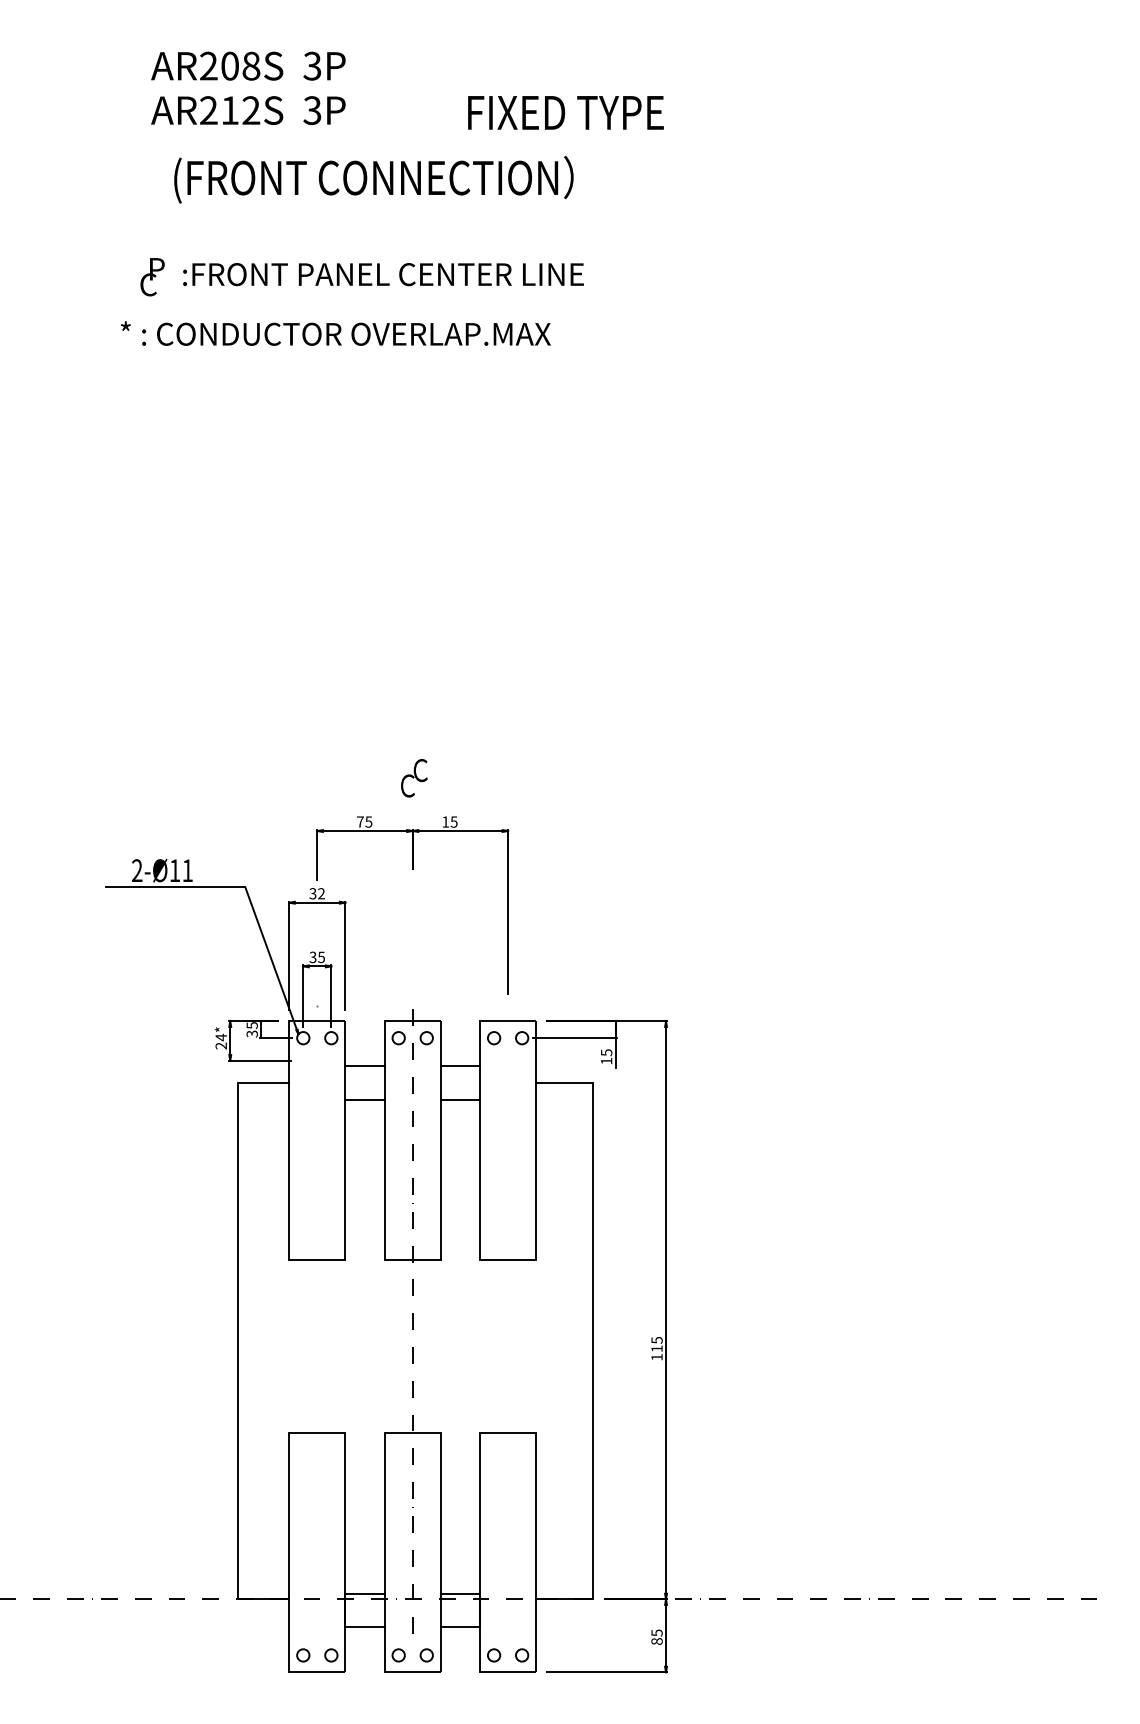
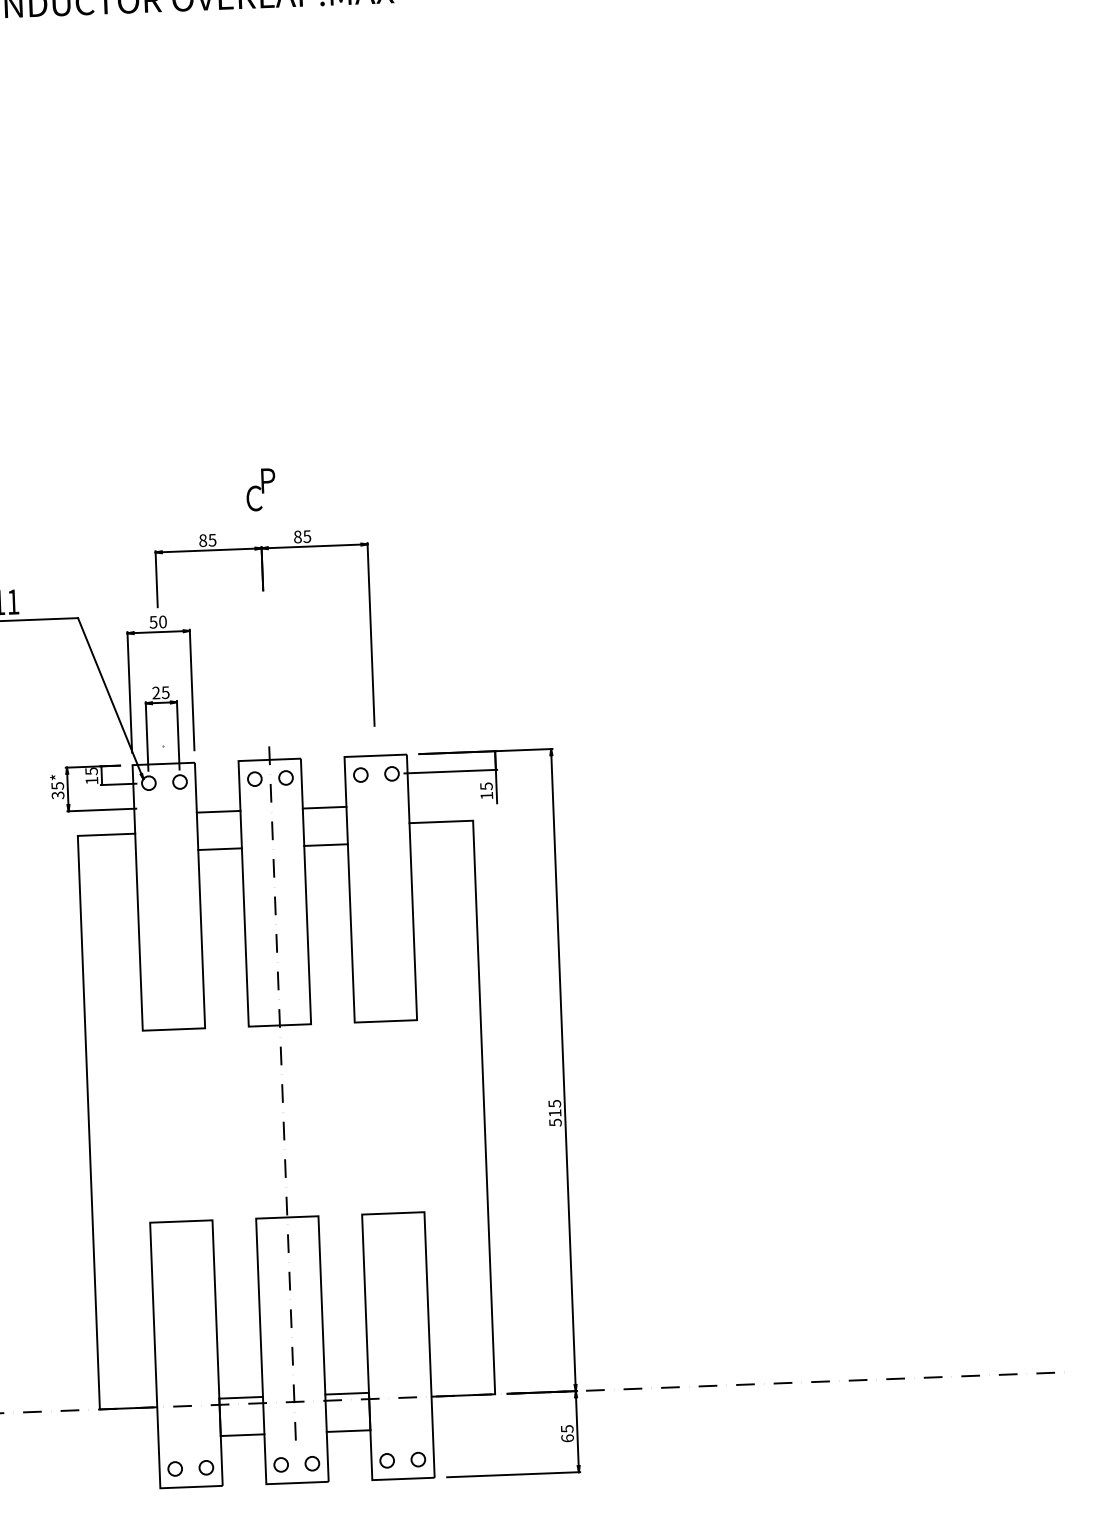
text: (420, 770) -> (267, 480), Ｃ -> Ｐ
text: (360, 821) -> (203, 540), 75 -> 85
text: (445, 821) -> (297, 536), 15 -> 85
text: (317, 893) -> (158, 621), 32 -> 50
text: (312, 957) -> (155, 693), 35 -> 25
text: (251, 1033) -> (91, 780), 35 -> 15
text: (220, 1041) -> (57, 790), 24* -> 35*
text: (656, 1357) -> (554, 1122), 115 -> 515
text: (656, 1641) -> (567, 1438), 85 -> 65

